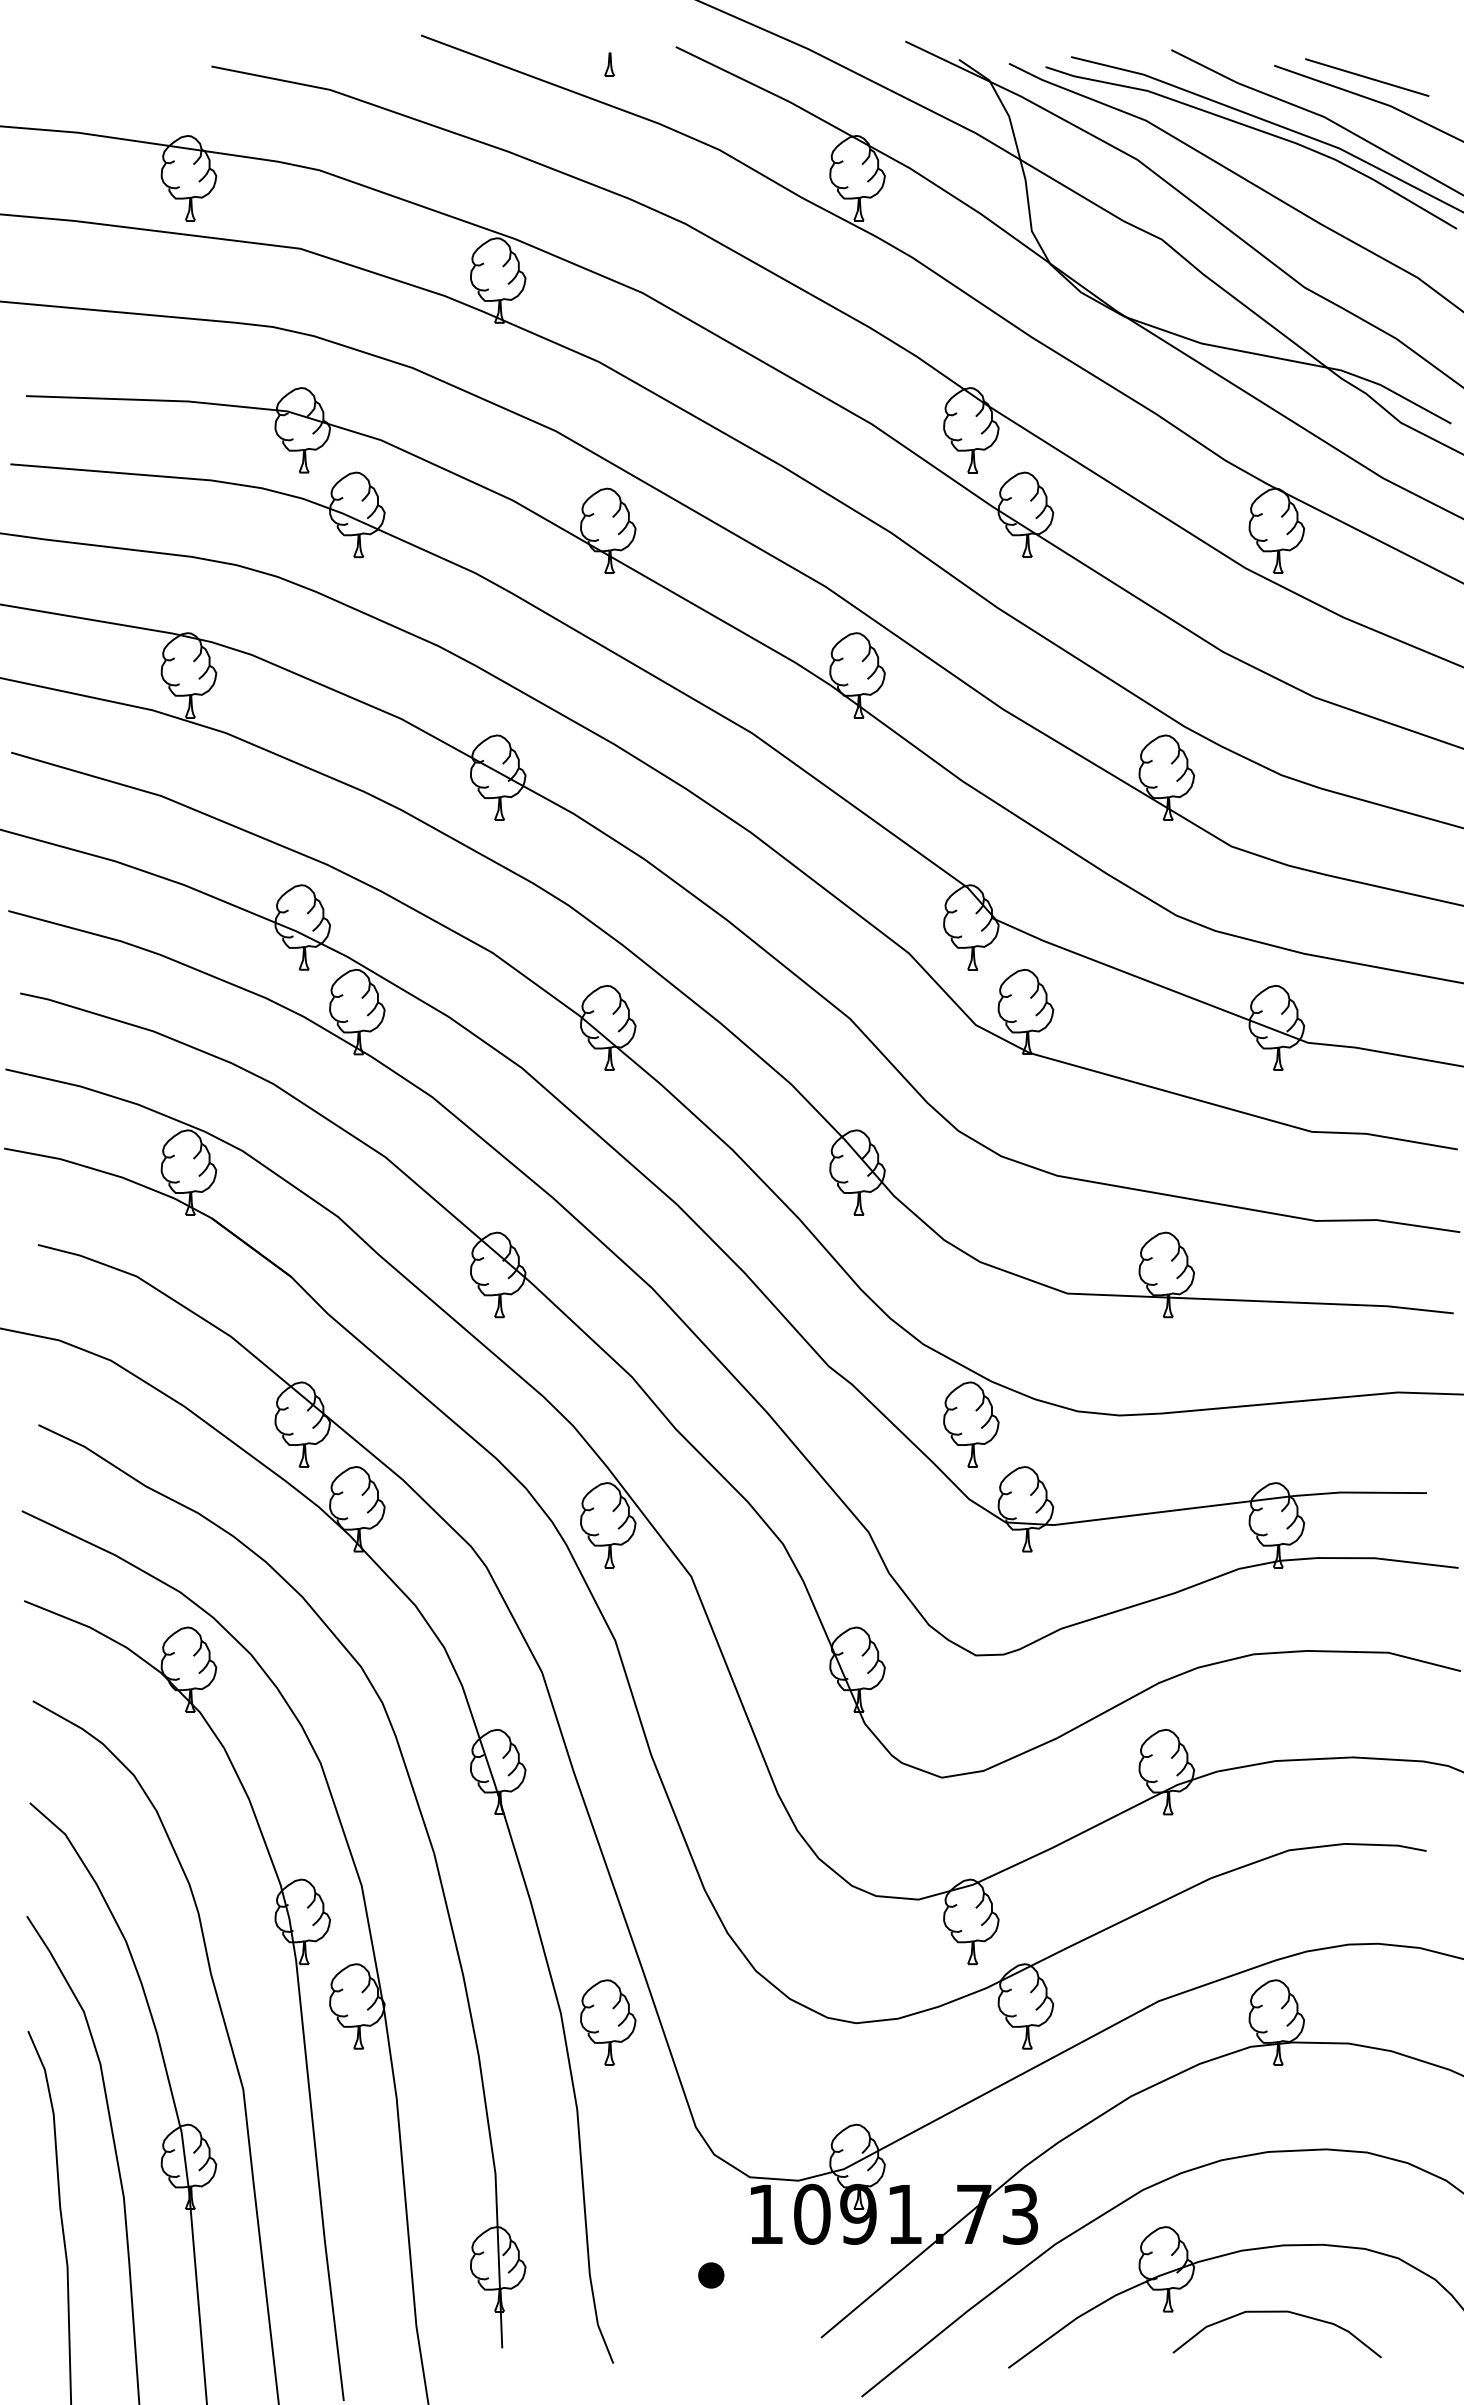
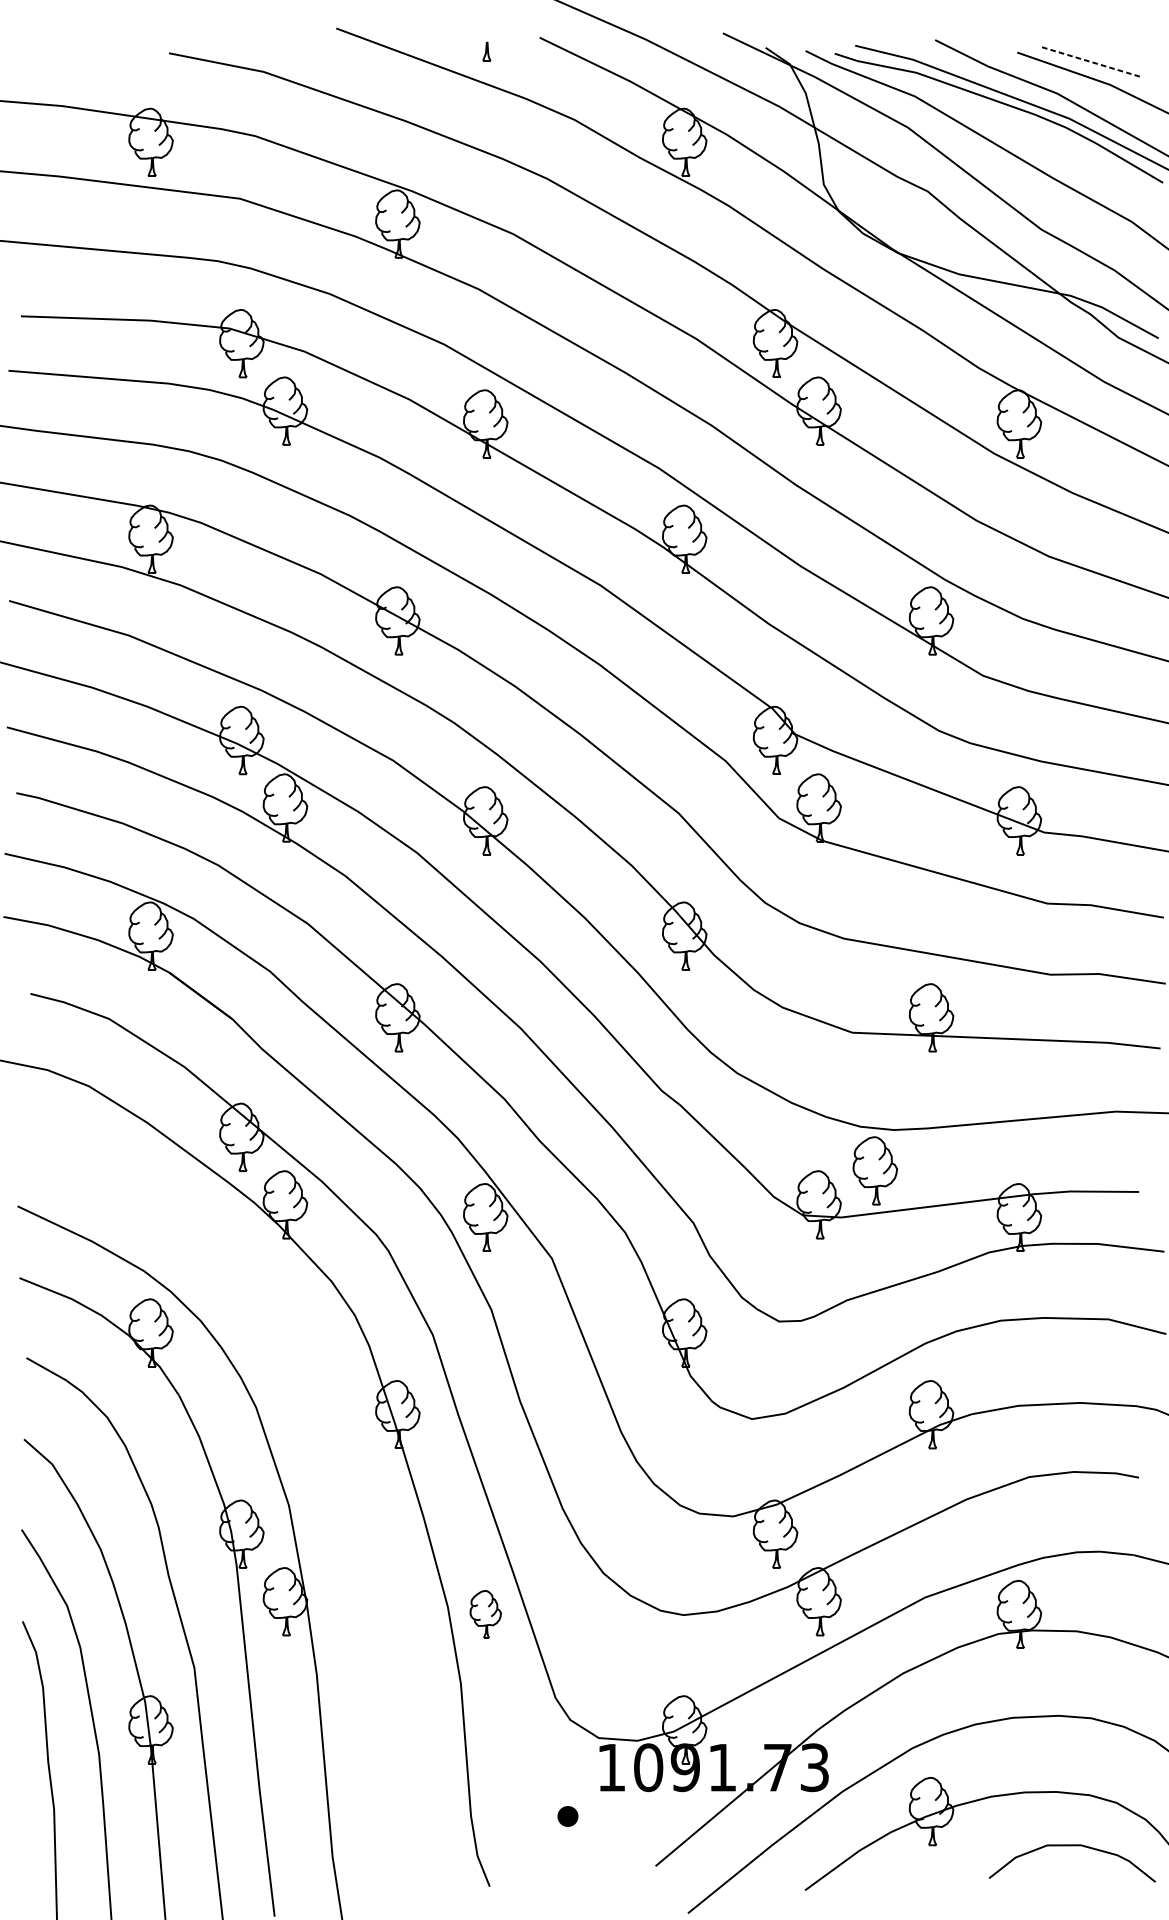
line: (1367, 77) -> (1091, 62), solid -> dashed
part: (971, 1424) -> (875, 1170), moved
part: (427, 1836) -> (341, 1466), removed
part: (608, 2022) -> (485, 1614), size x0.7
curve: (1276, 2312) -> (1071, 1846), moved

